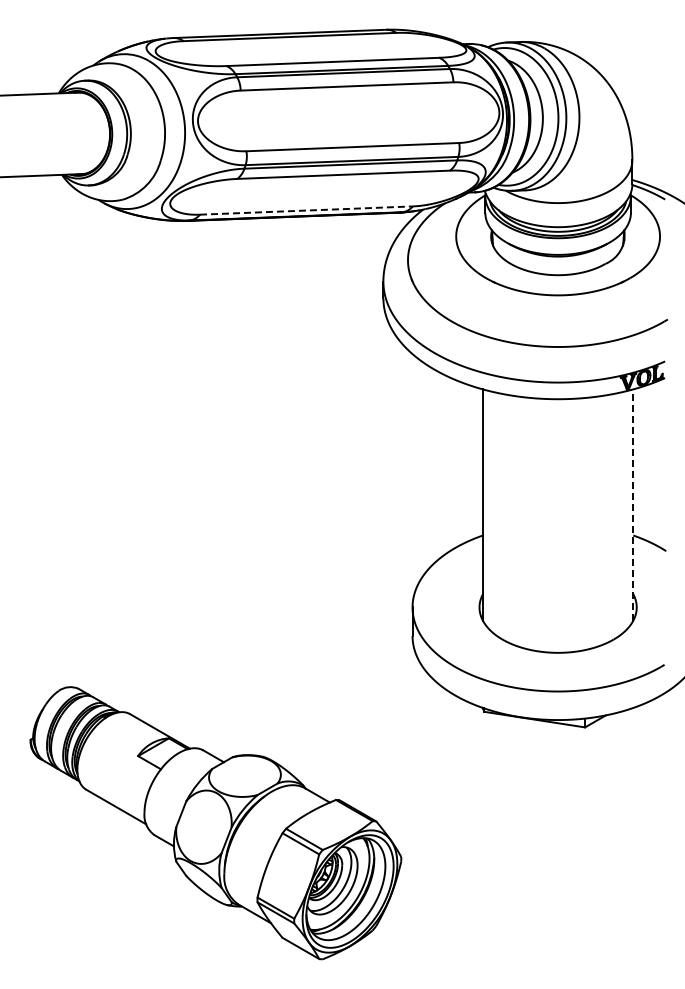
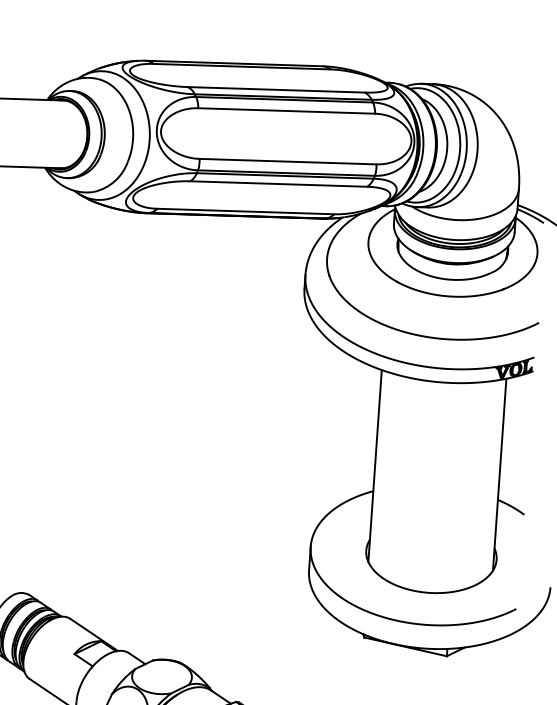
line: (306, 210) -> (245, 211), dashed -> solid
line: (633, 505) -> (499, 475), dashed -> solid

